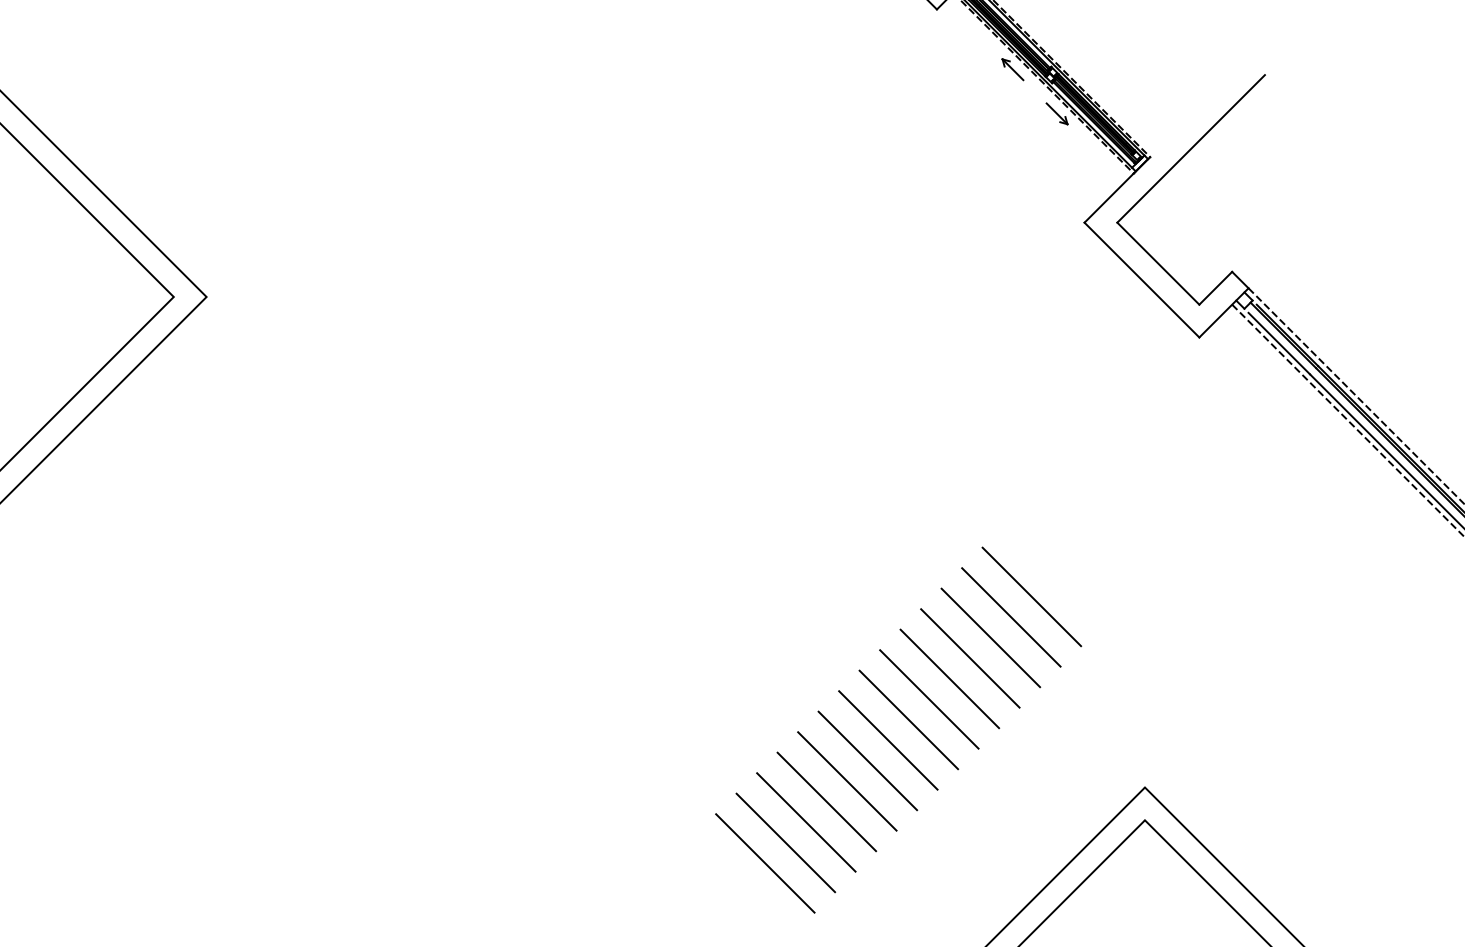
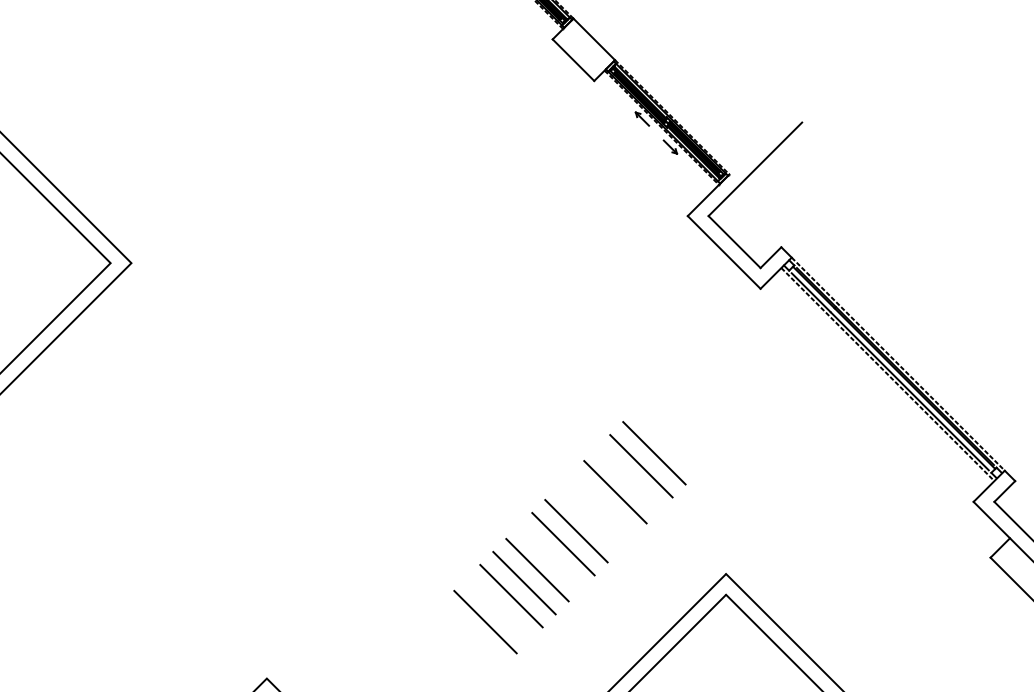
line: (990, 638) -> (628, 479), removed
line: (949, 679) -> (602, 505), removed
line: (929, 699) -> (589, 518), removed
line: (867, 761) -> (550, 557), removed
line: (785, 841) -> (498, 608), removed

